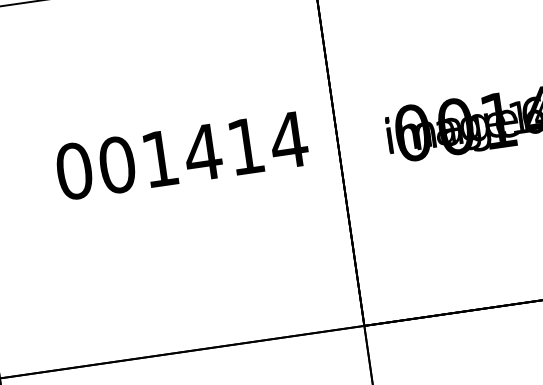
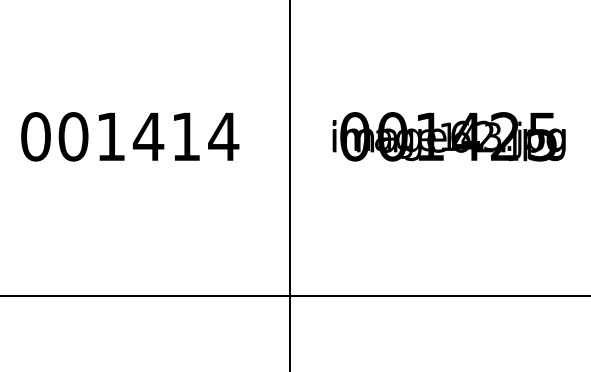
text: (182, 155) -> (130, 136), moved

